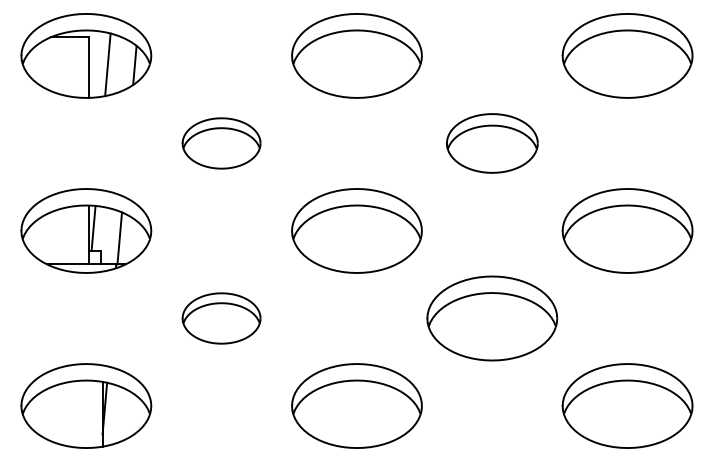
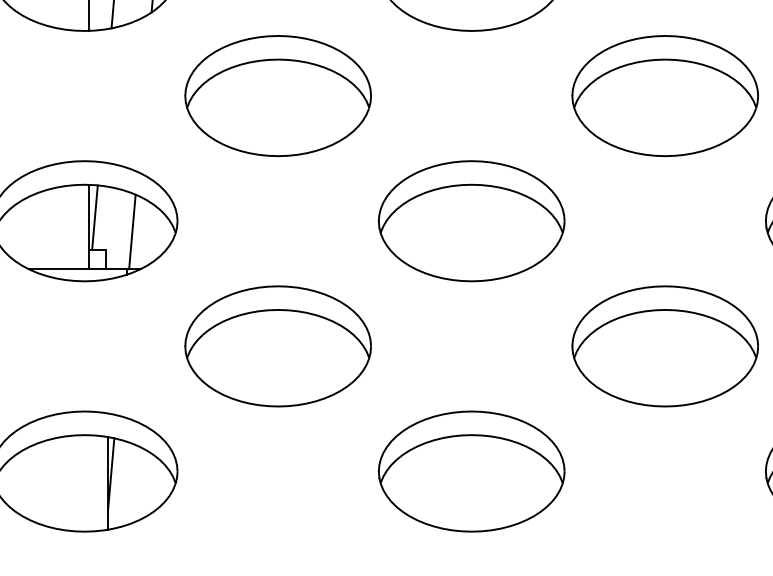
part: (221, 143) -> (277, 96), size x1.67
part: (492, 143) -> (665, 96), size x1.43
part: (221, 318) -> (277, 346), size x1.67

